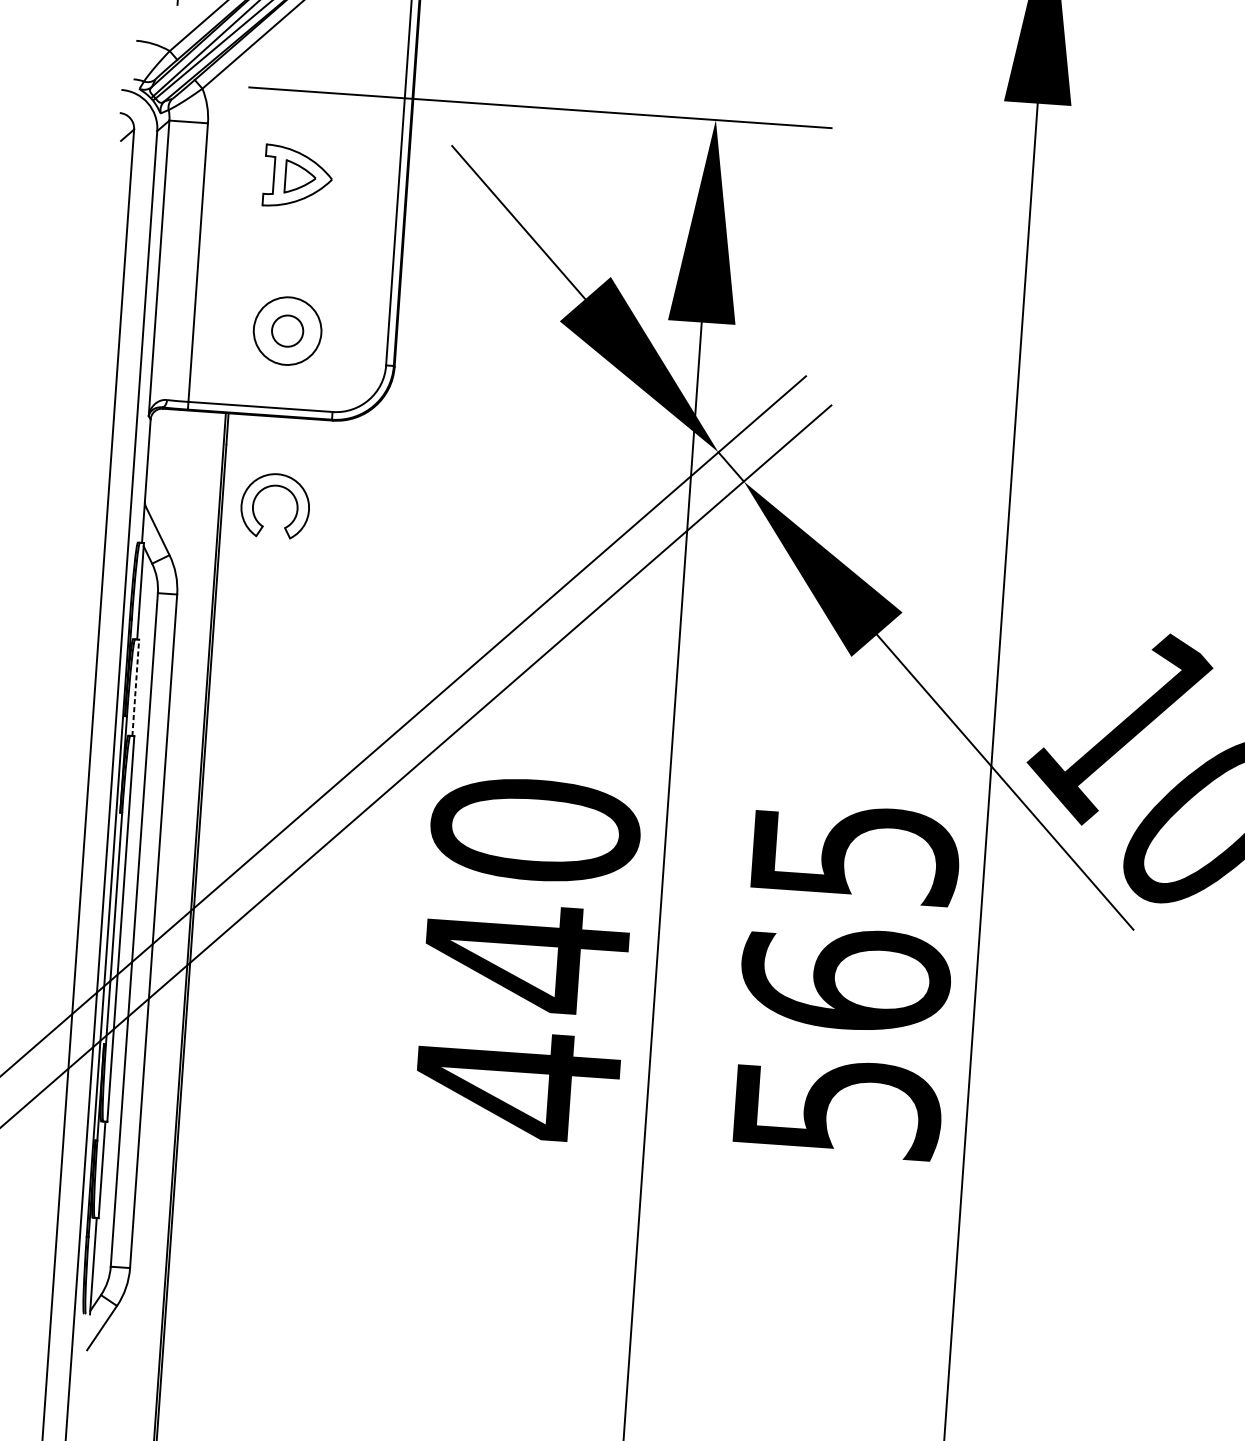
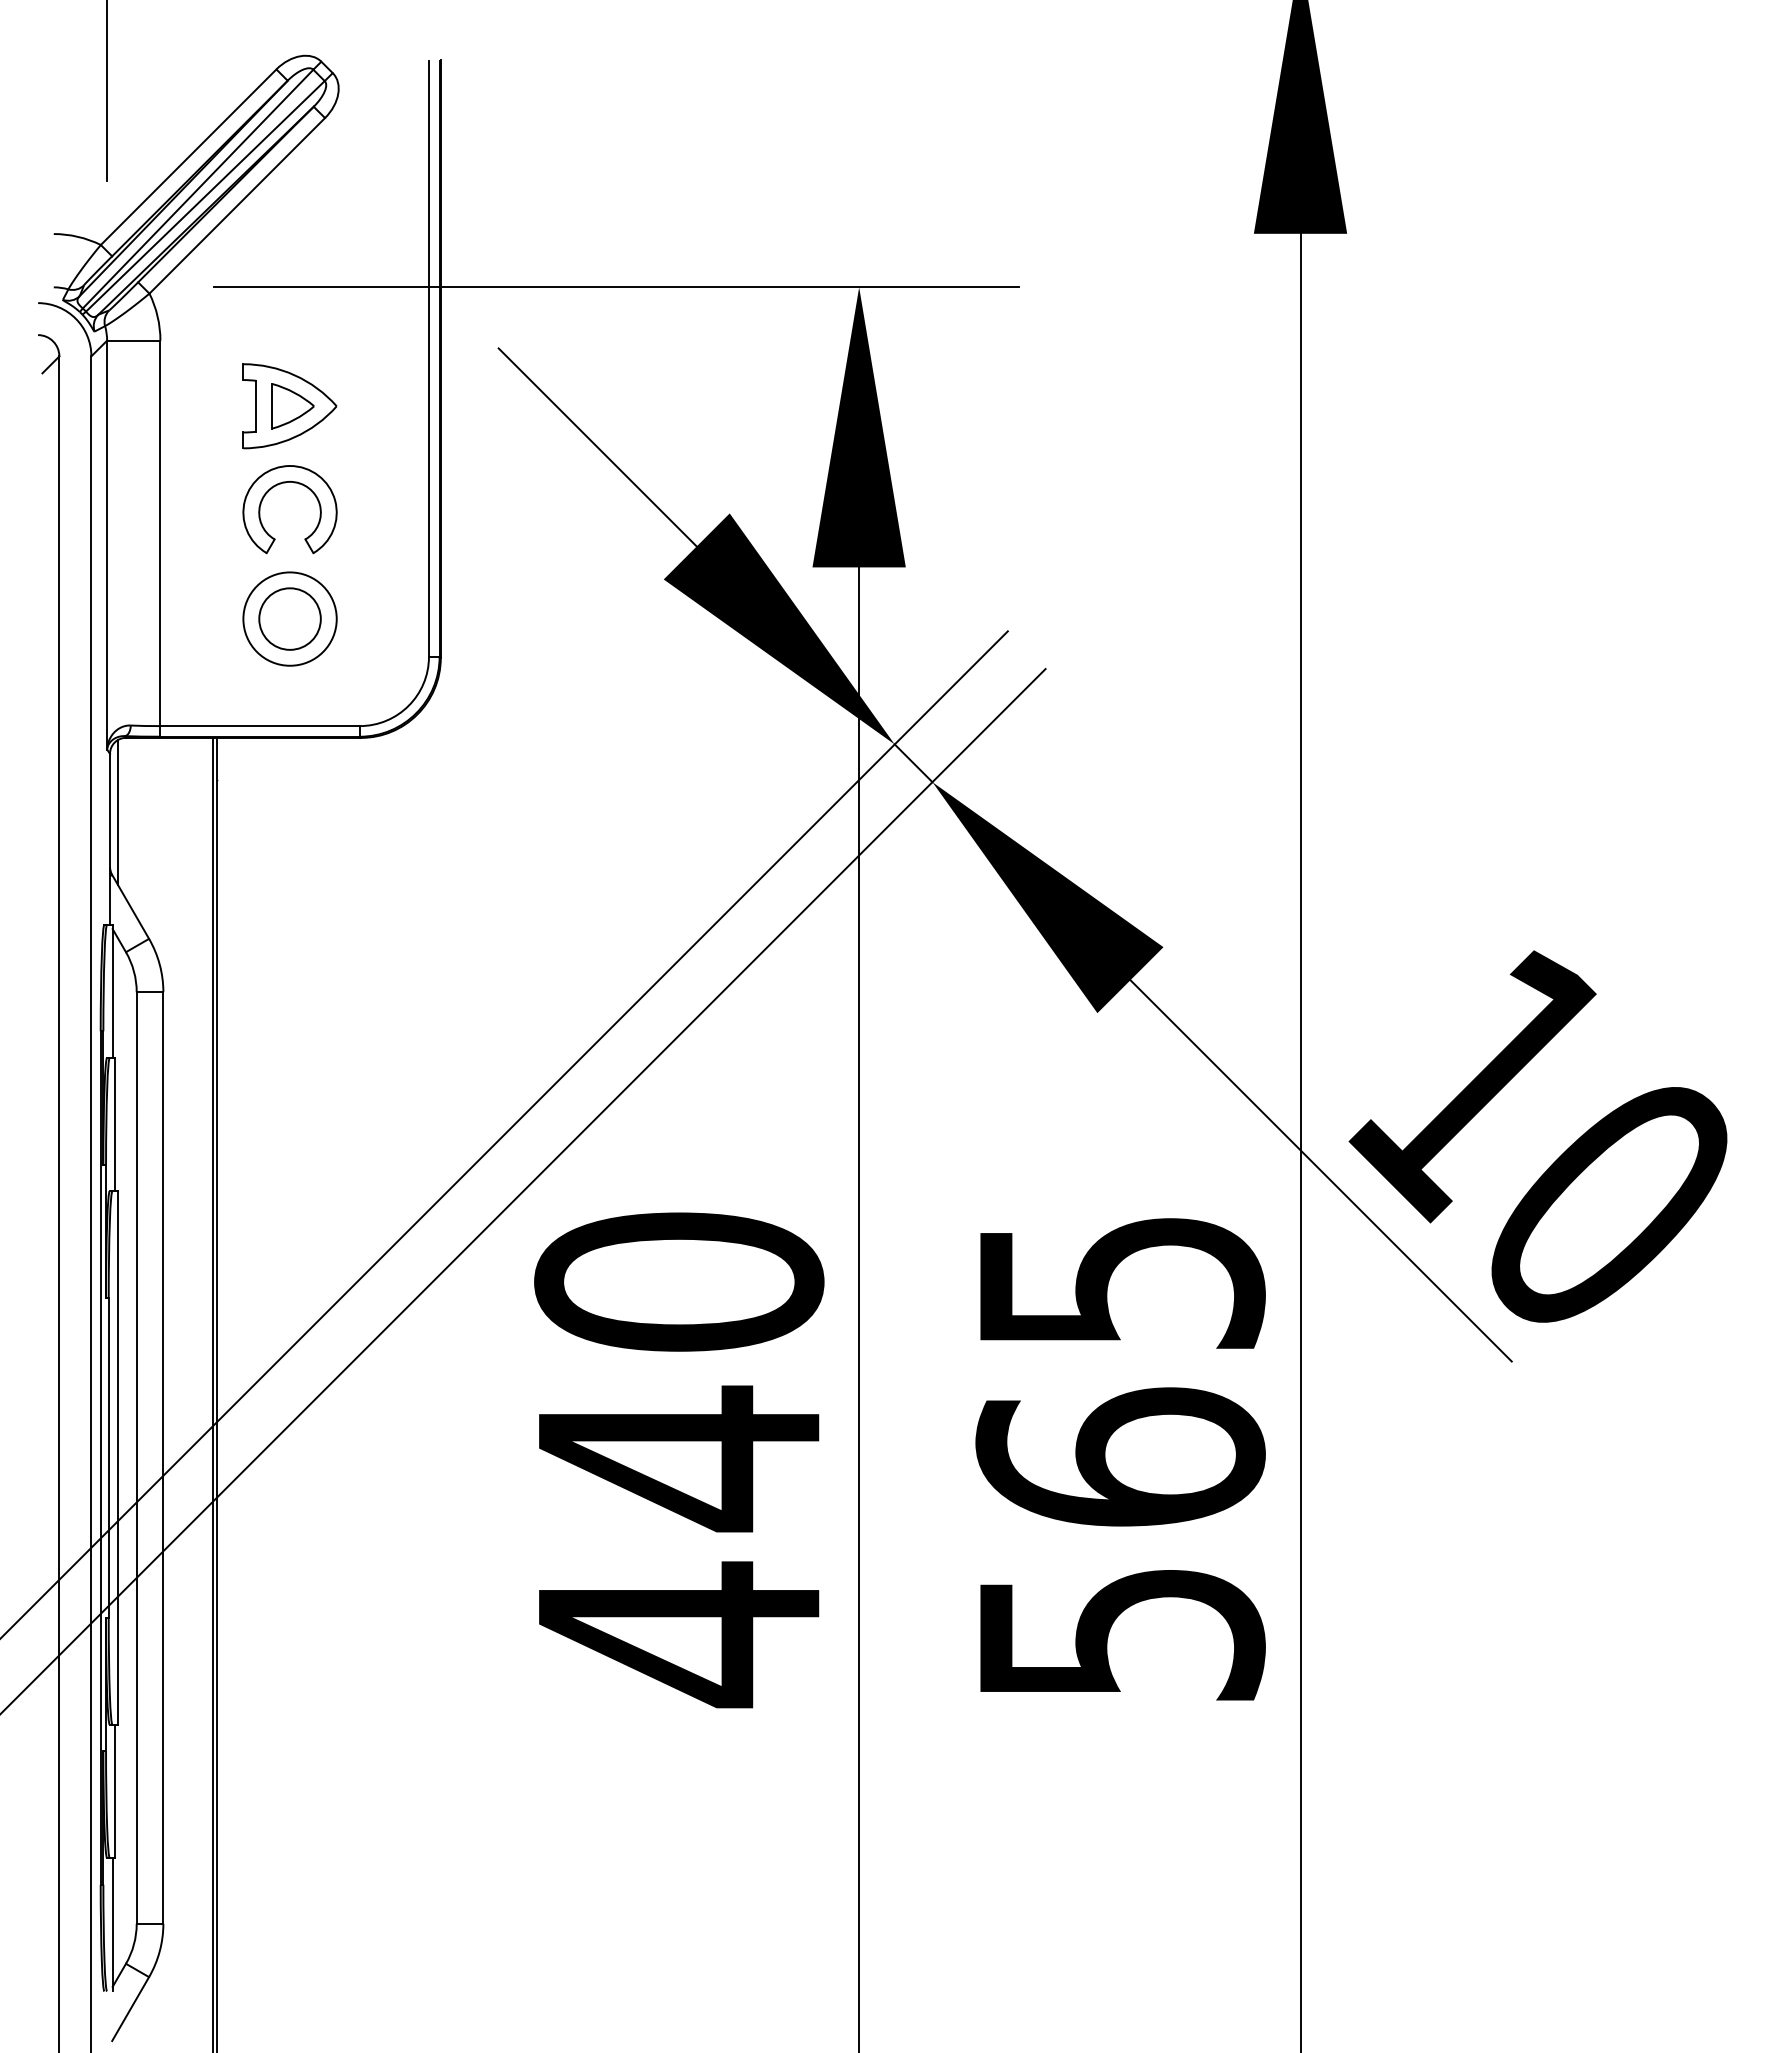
circle: (287, 330) -> (289, 618), size x1.43
line: (153, 462) -> (117, 812), added
part: (273, 486) -> (285, 483), moved
line: (135, 687) -> (115, 1124), dashed -> solid

